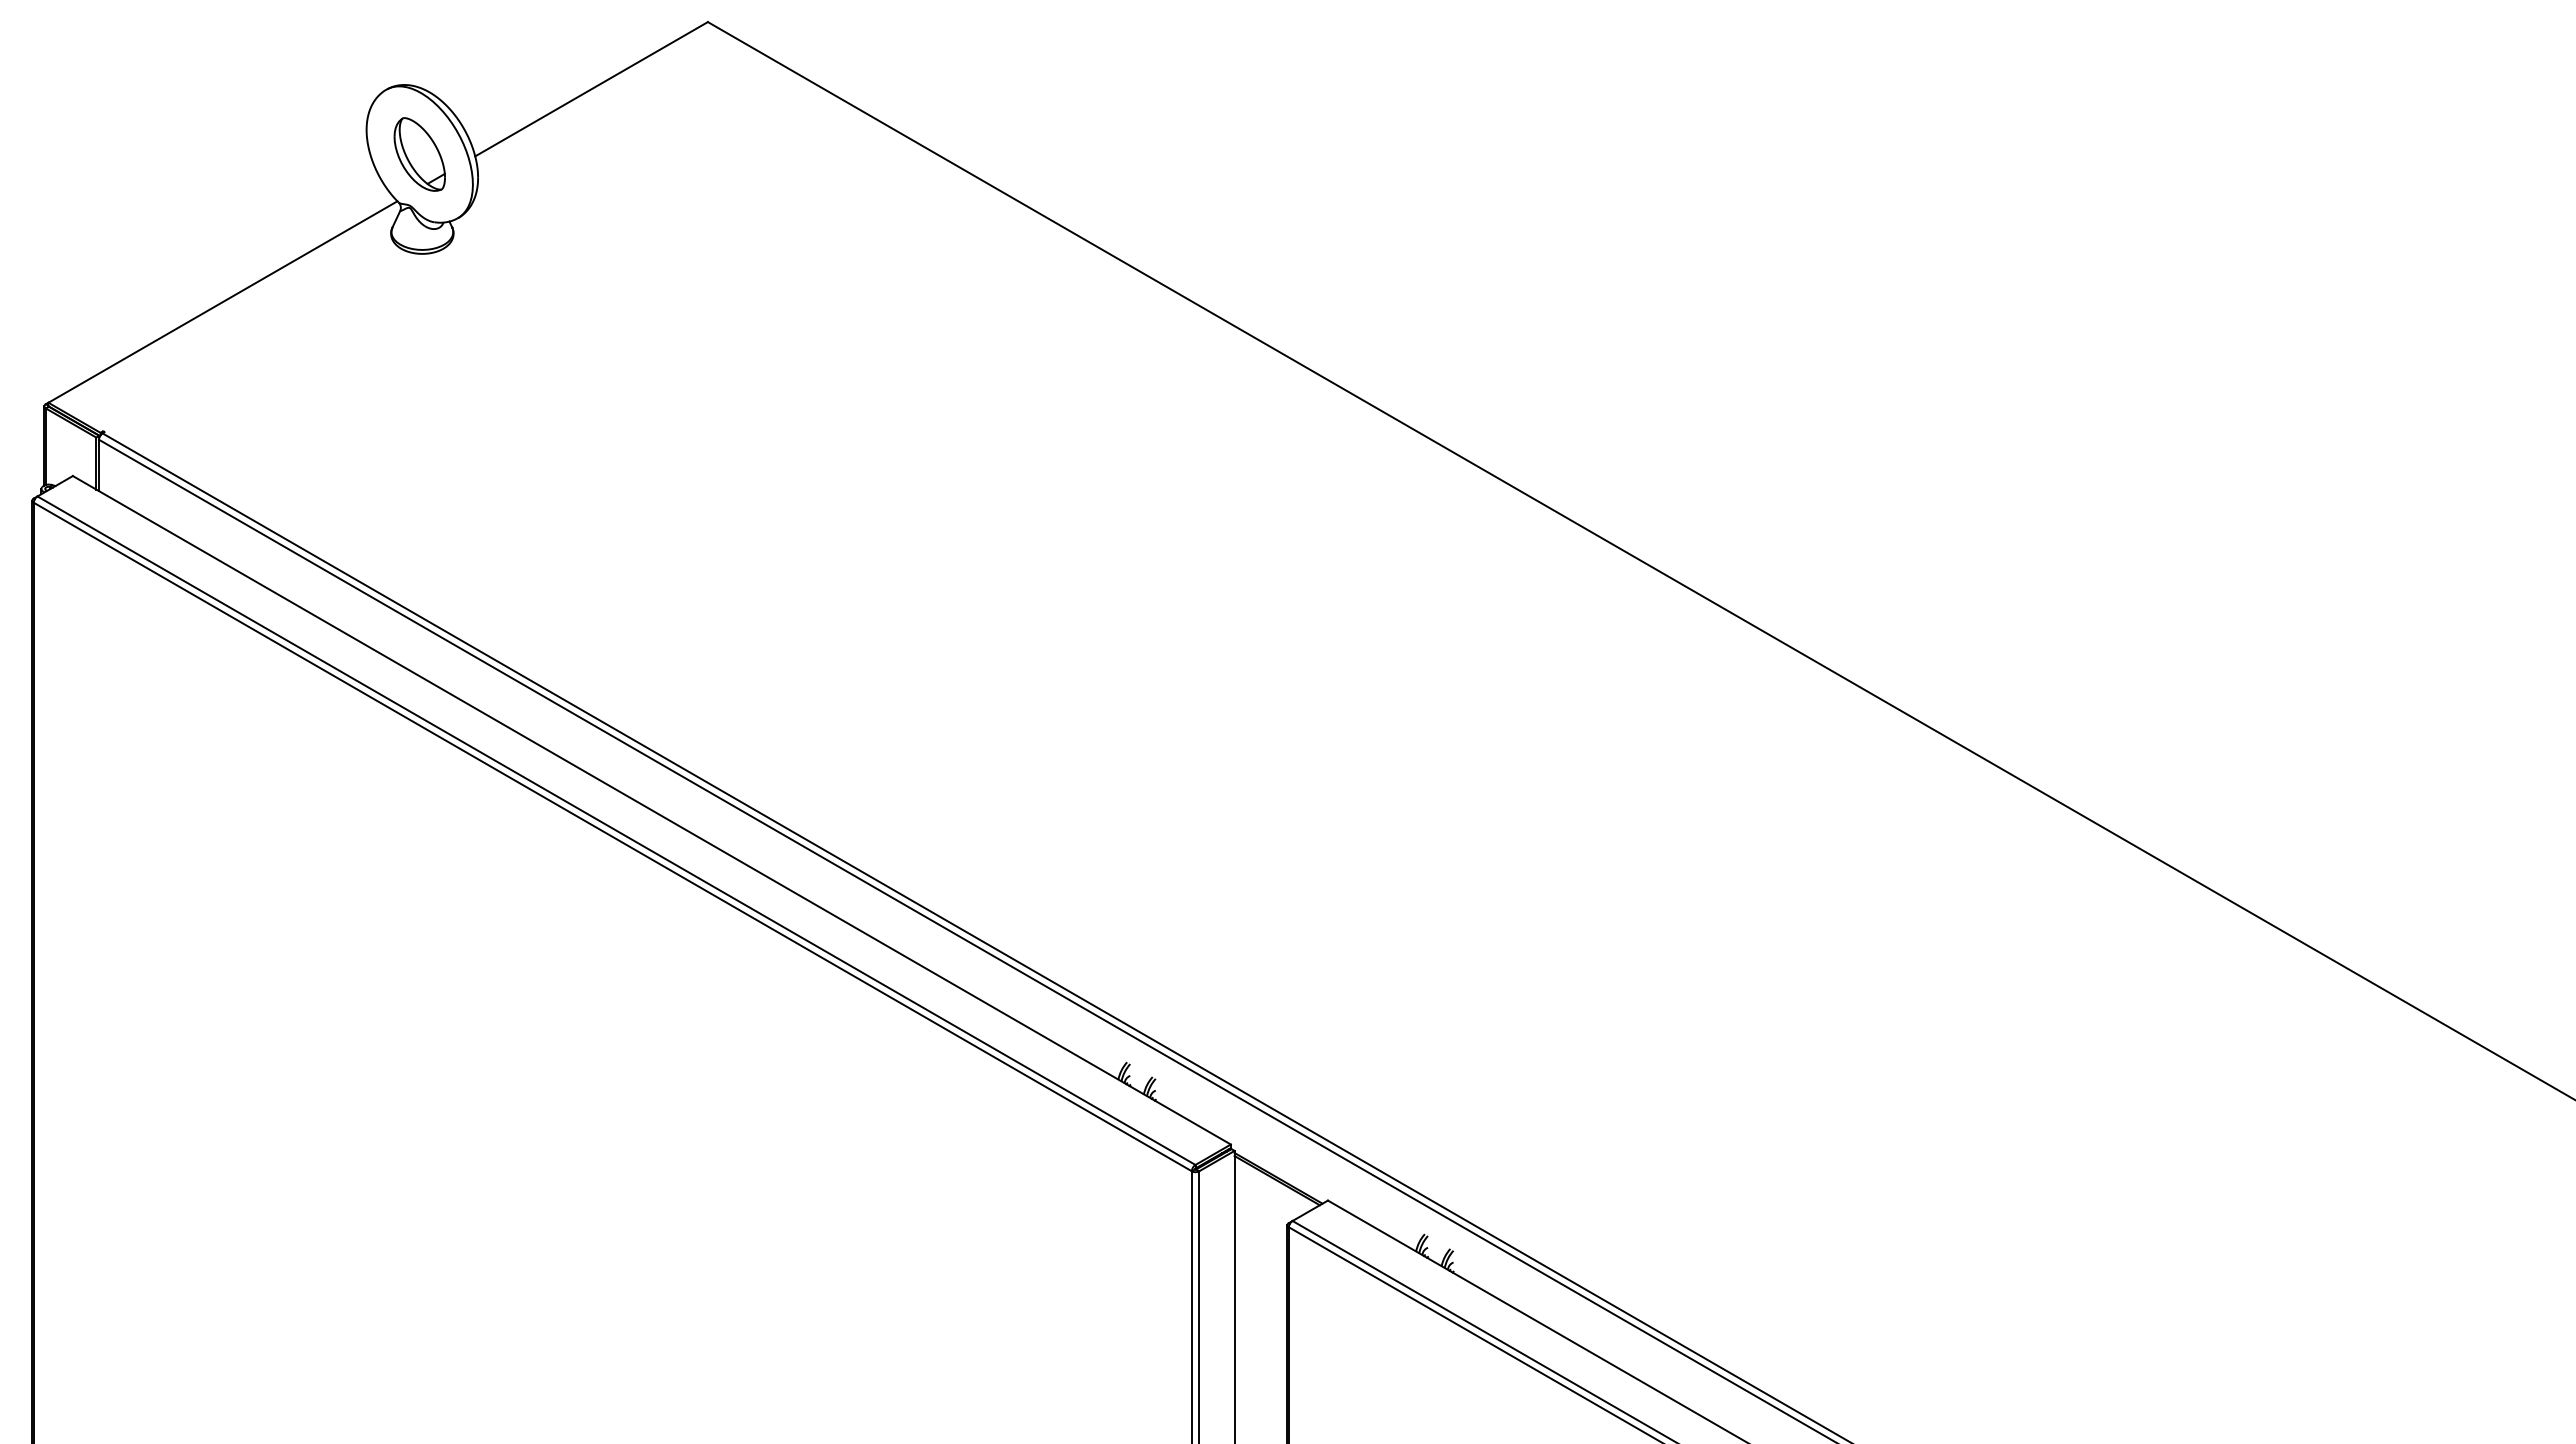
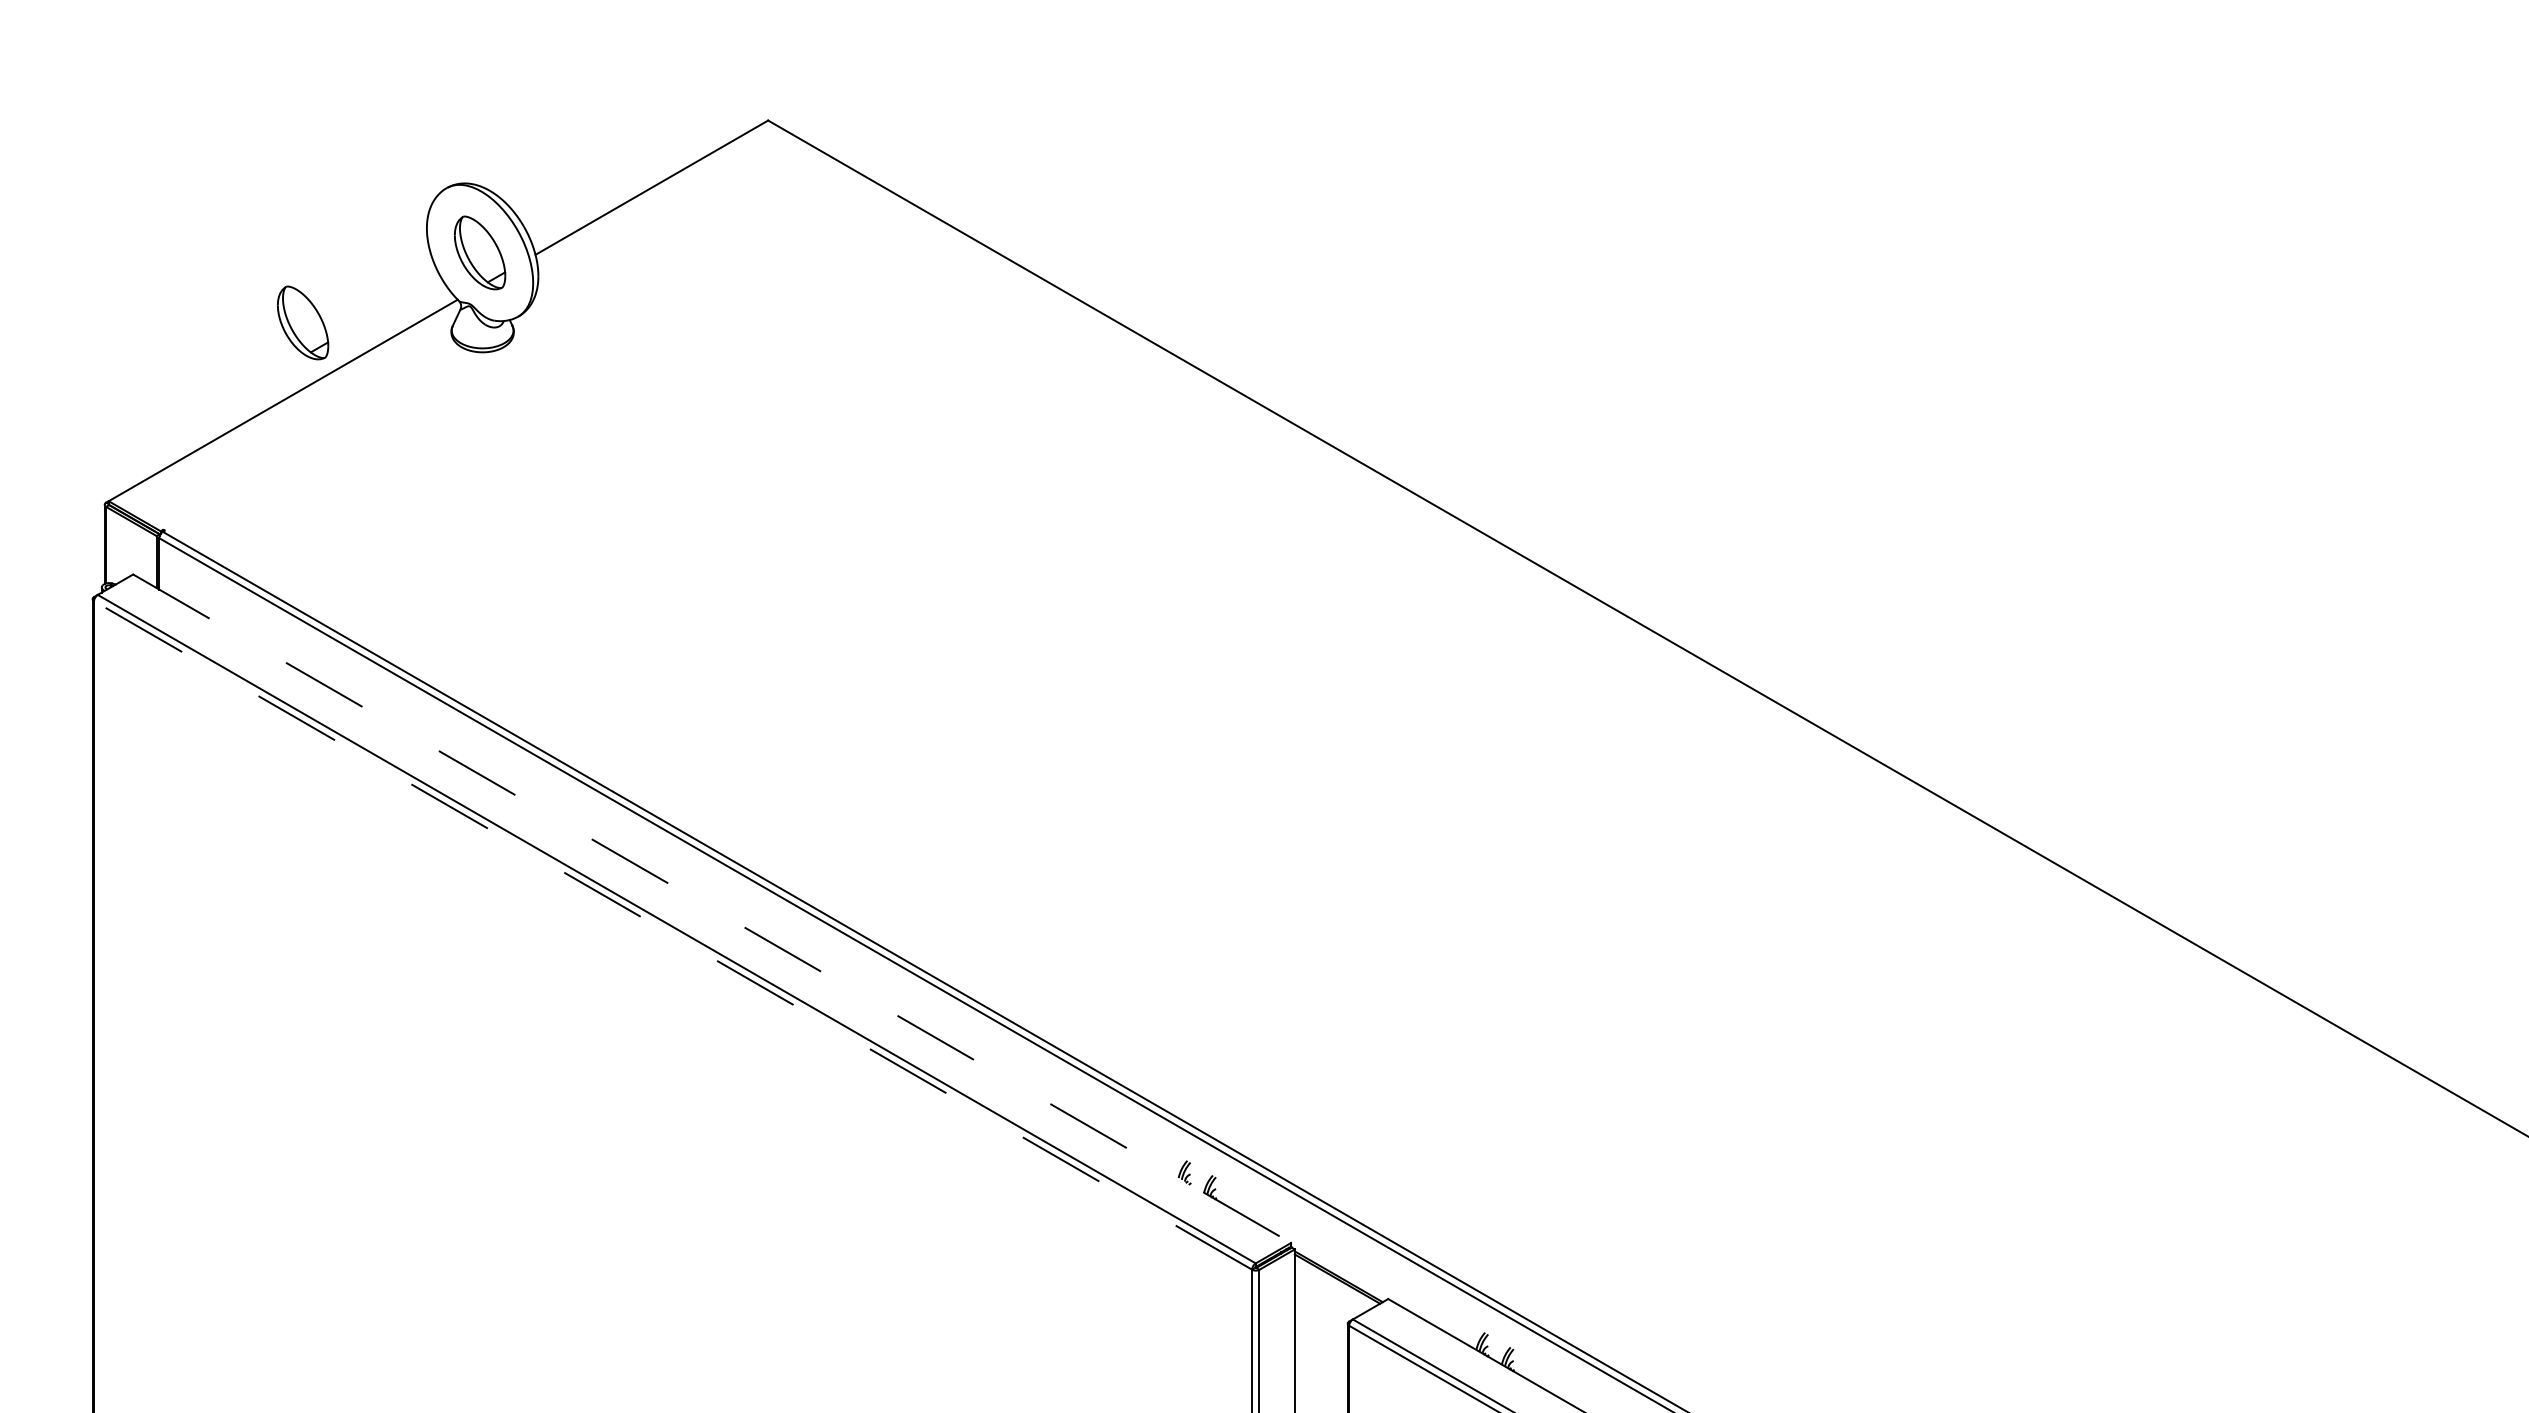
part: (242, 224) -> (302, 322), added
line: (651, 810) -> (711, 908), solid -> dashed
line: (612, 837) -> (672, 935), solid -> dashed

